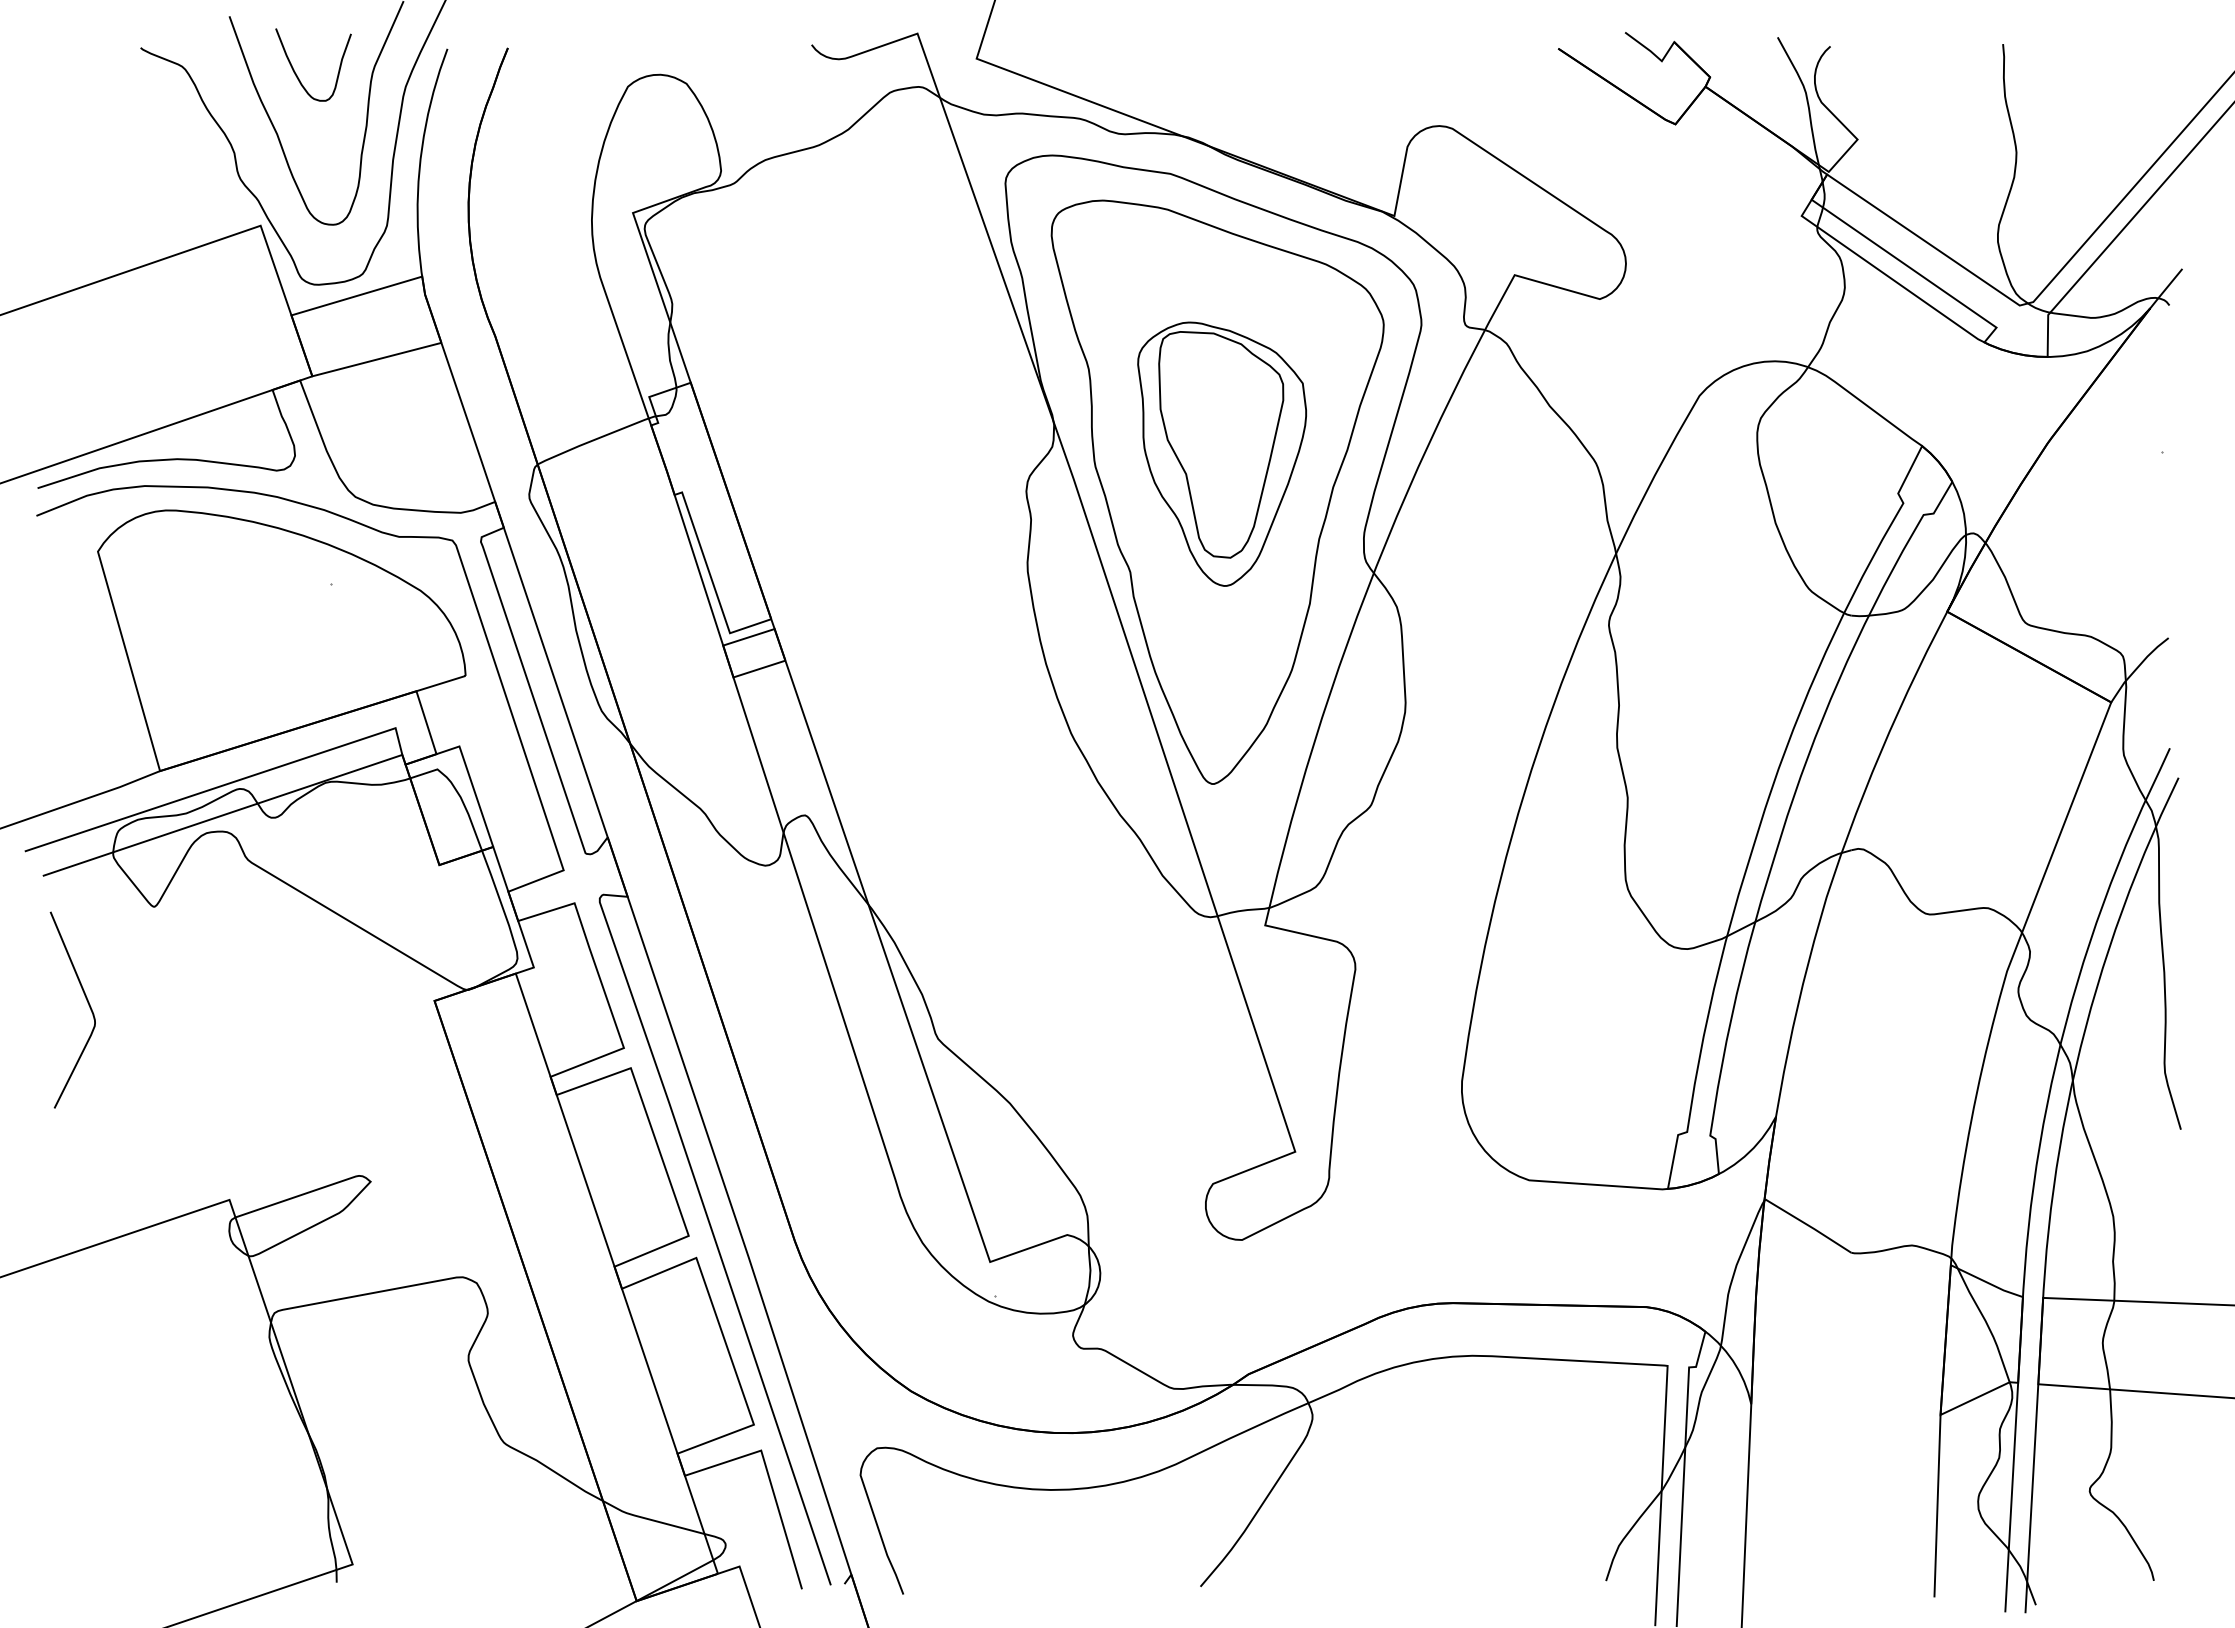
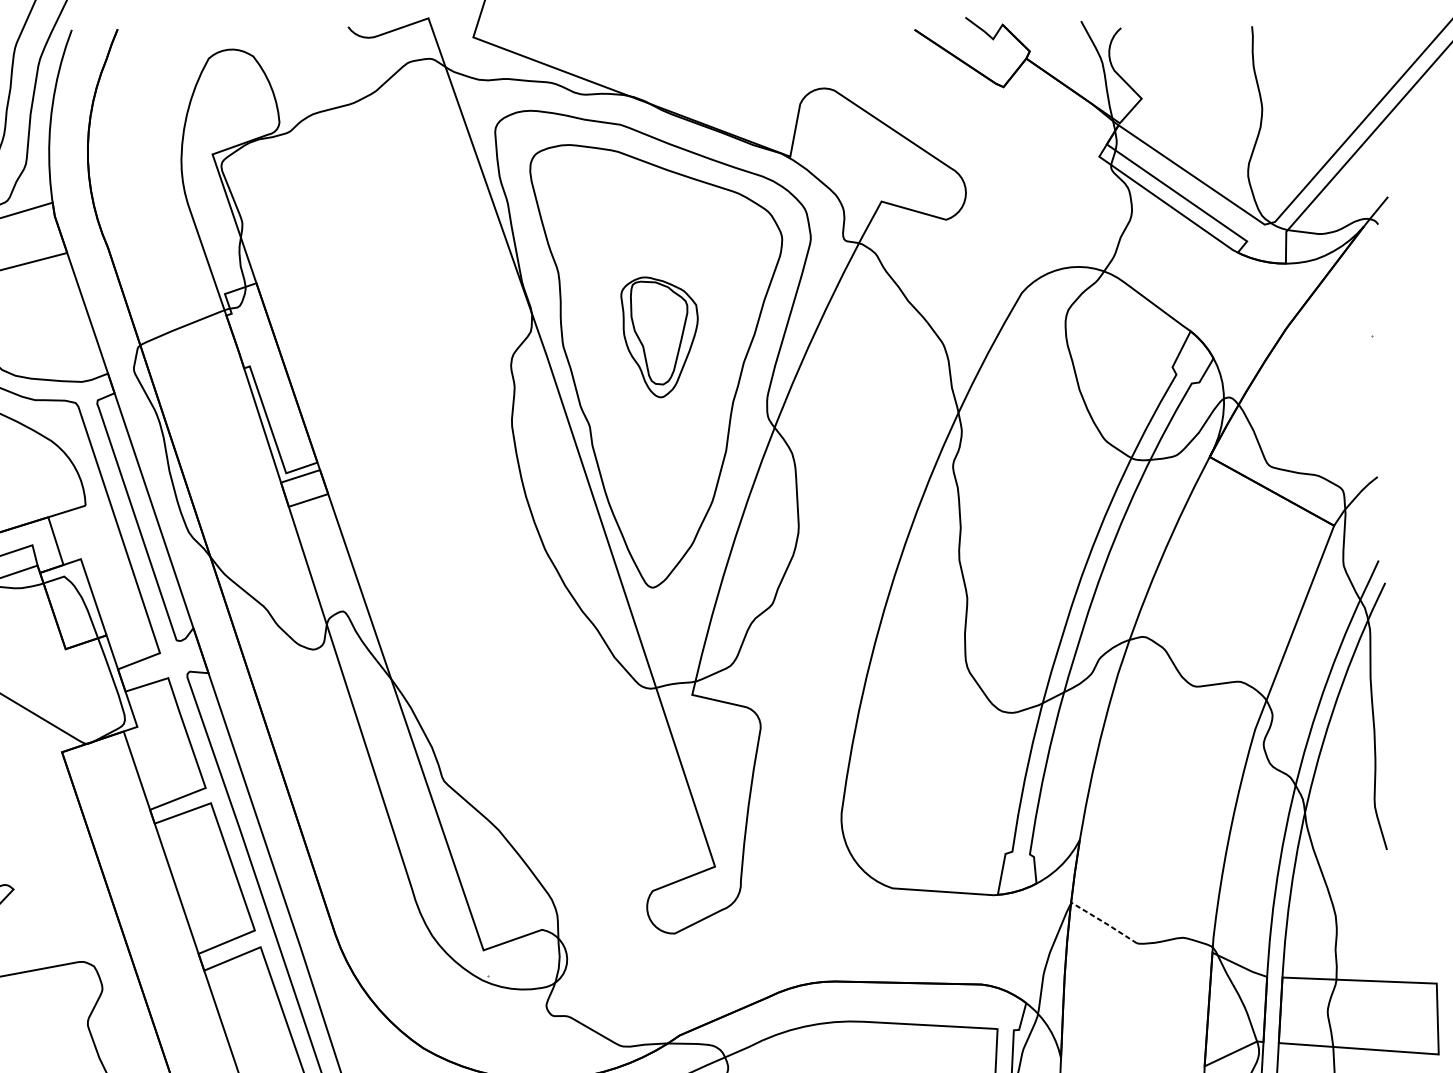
part: (1221, 453) -> (659, 336), size x0.6
line: (1808, 1225) -> (1104, 922), solid -> dashed

